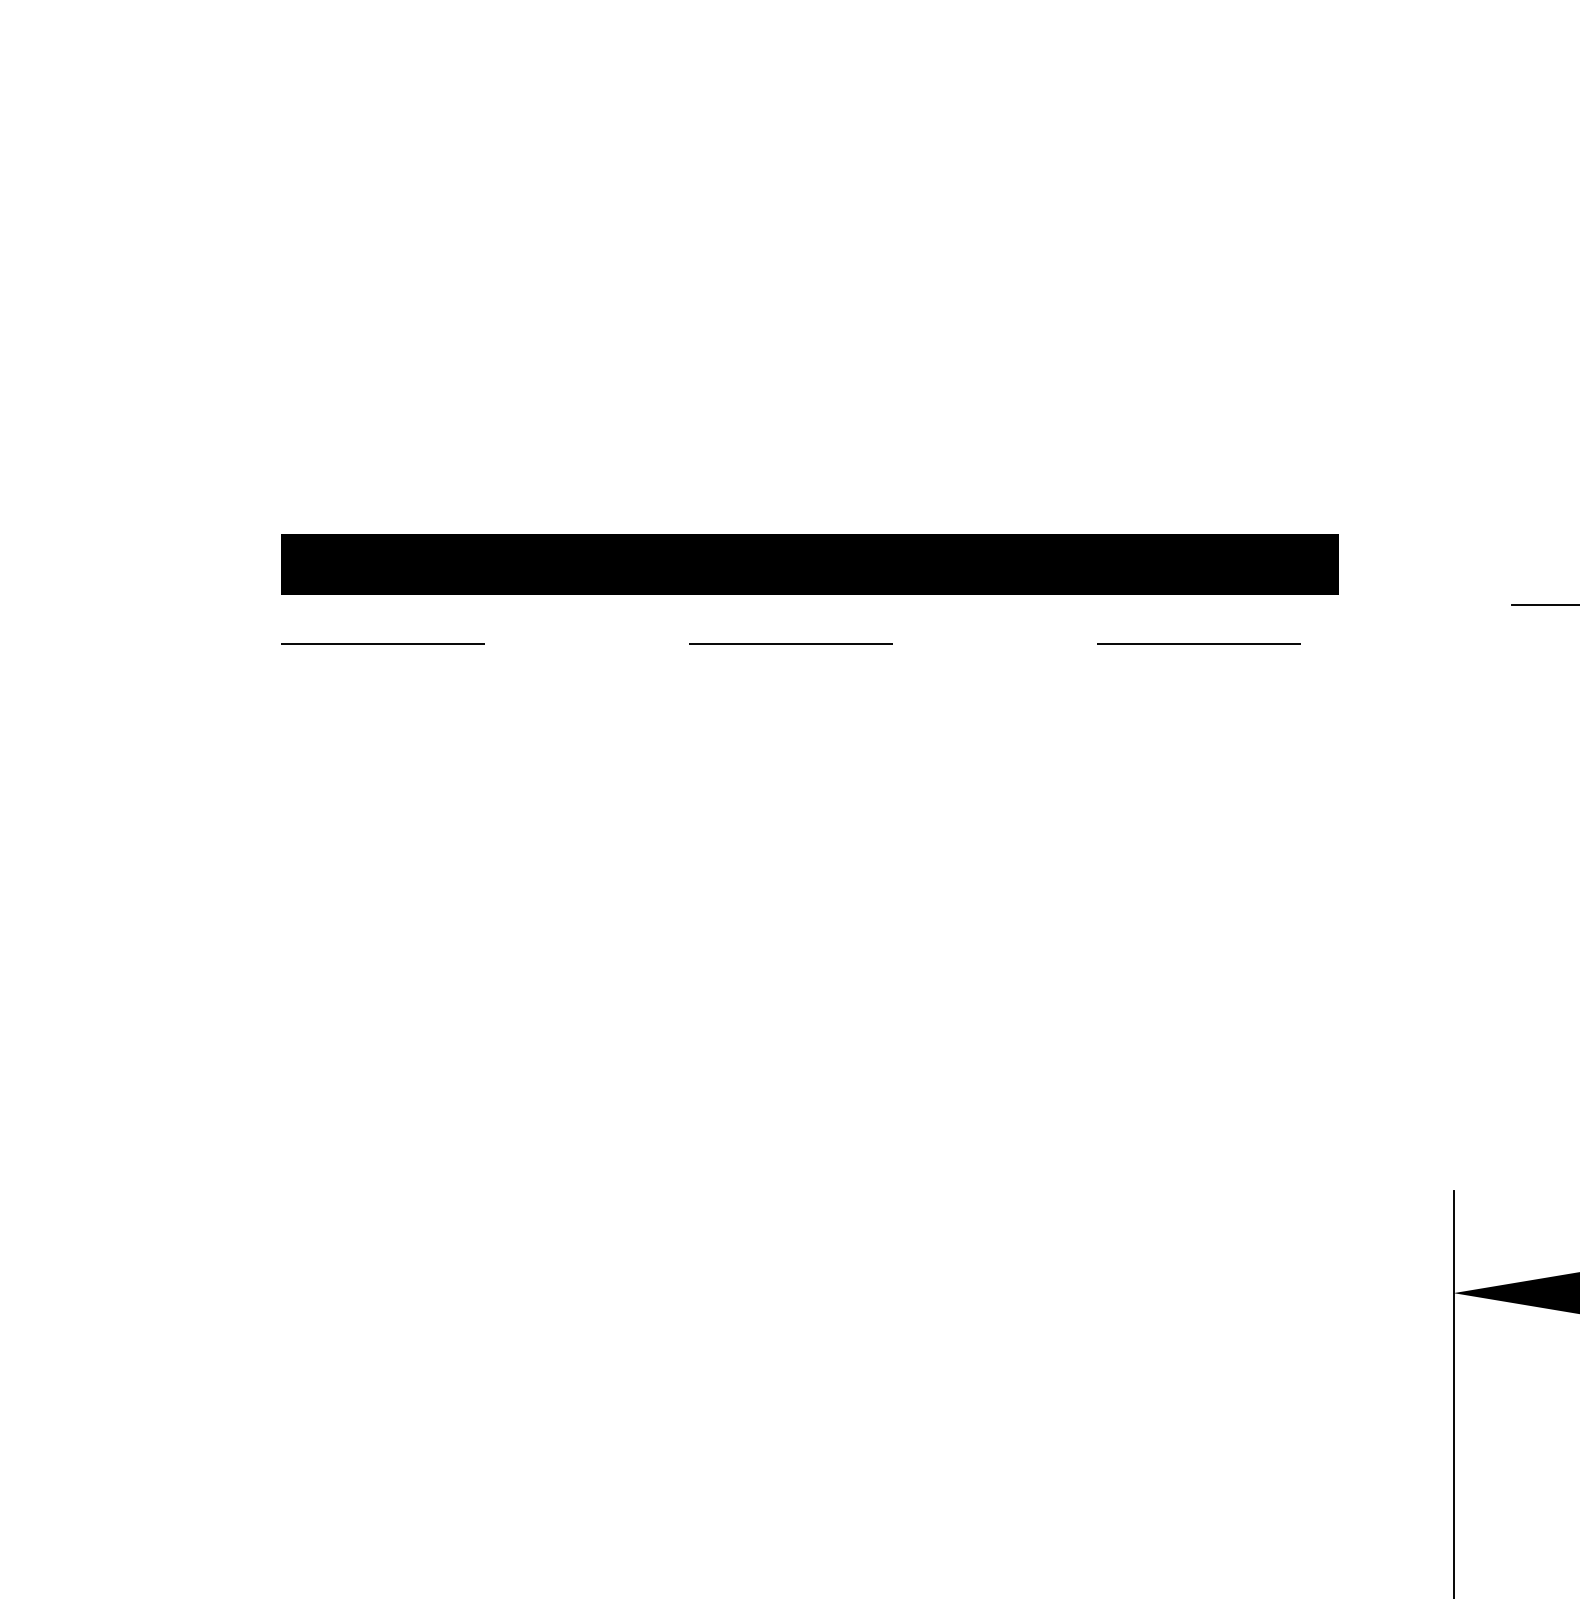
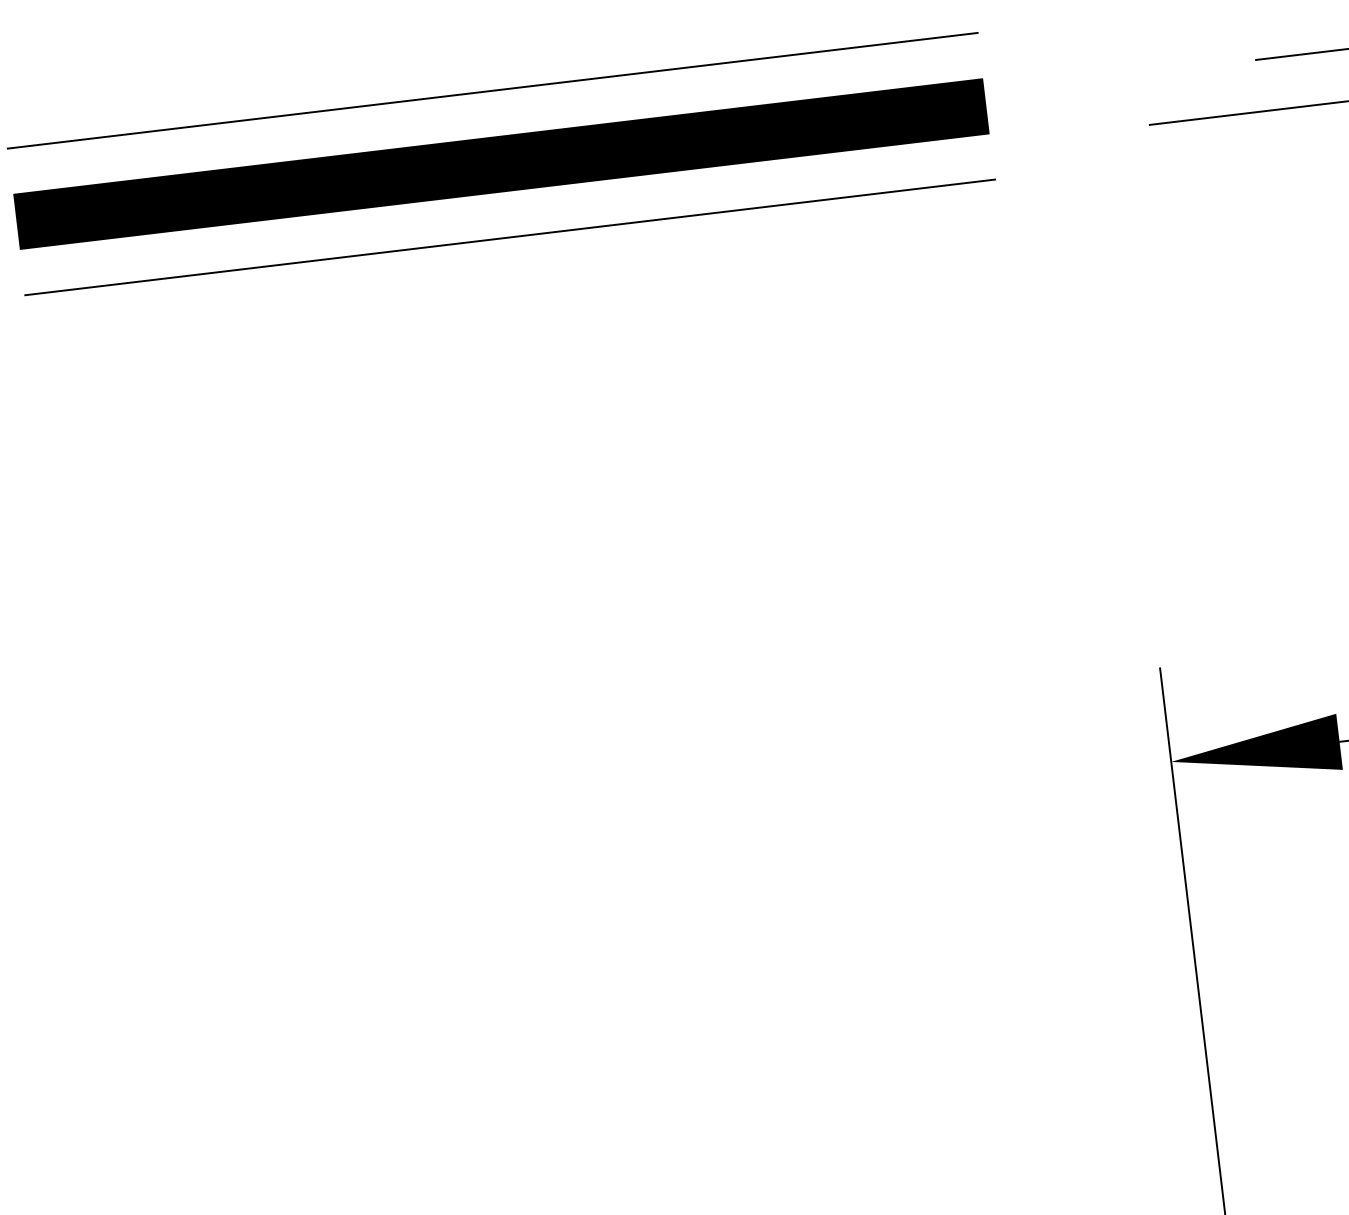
line: (809, 484) -> (492, 90), added
line: (810, 644) -> (510, 237), dashed -> solid

